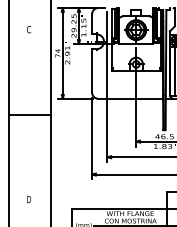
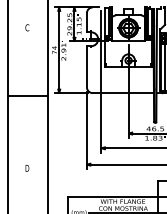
line: (29, 114) -> (27, 95), moved
text: (28, 199) -> (26, 168), moved

